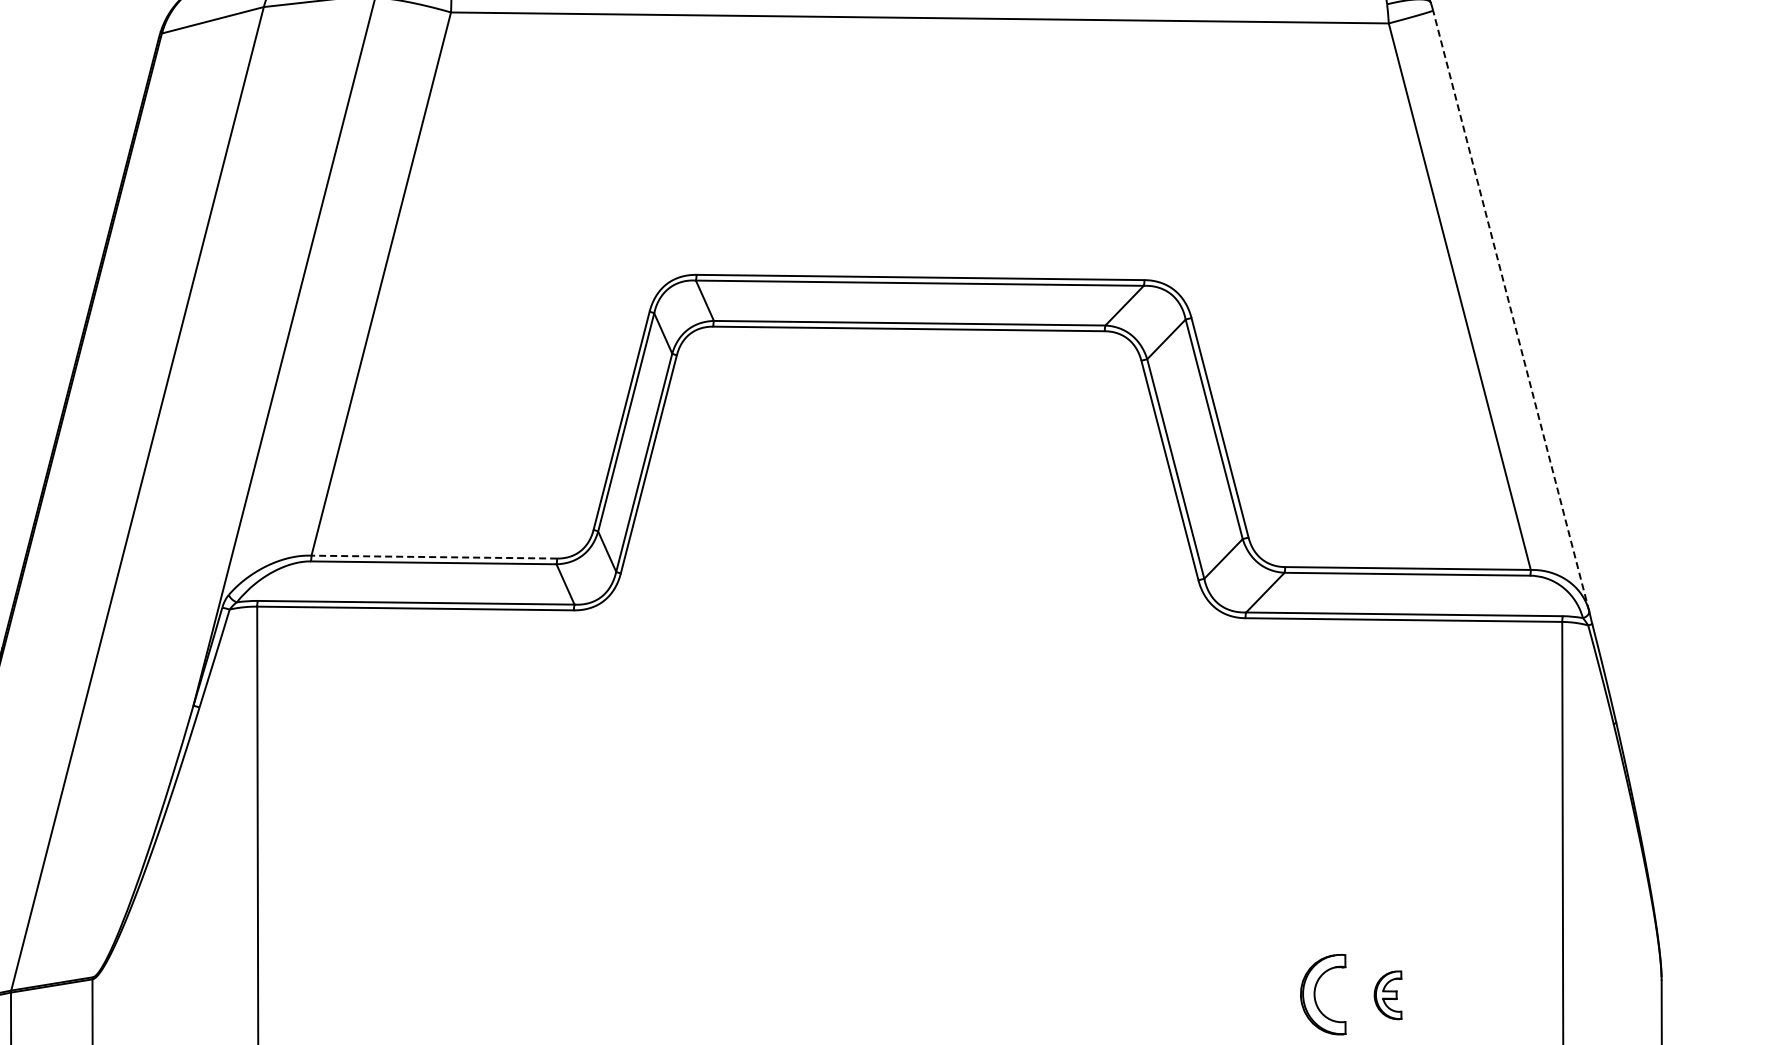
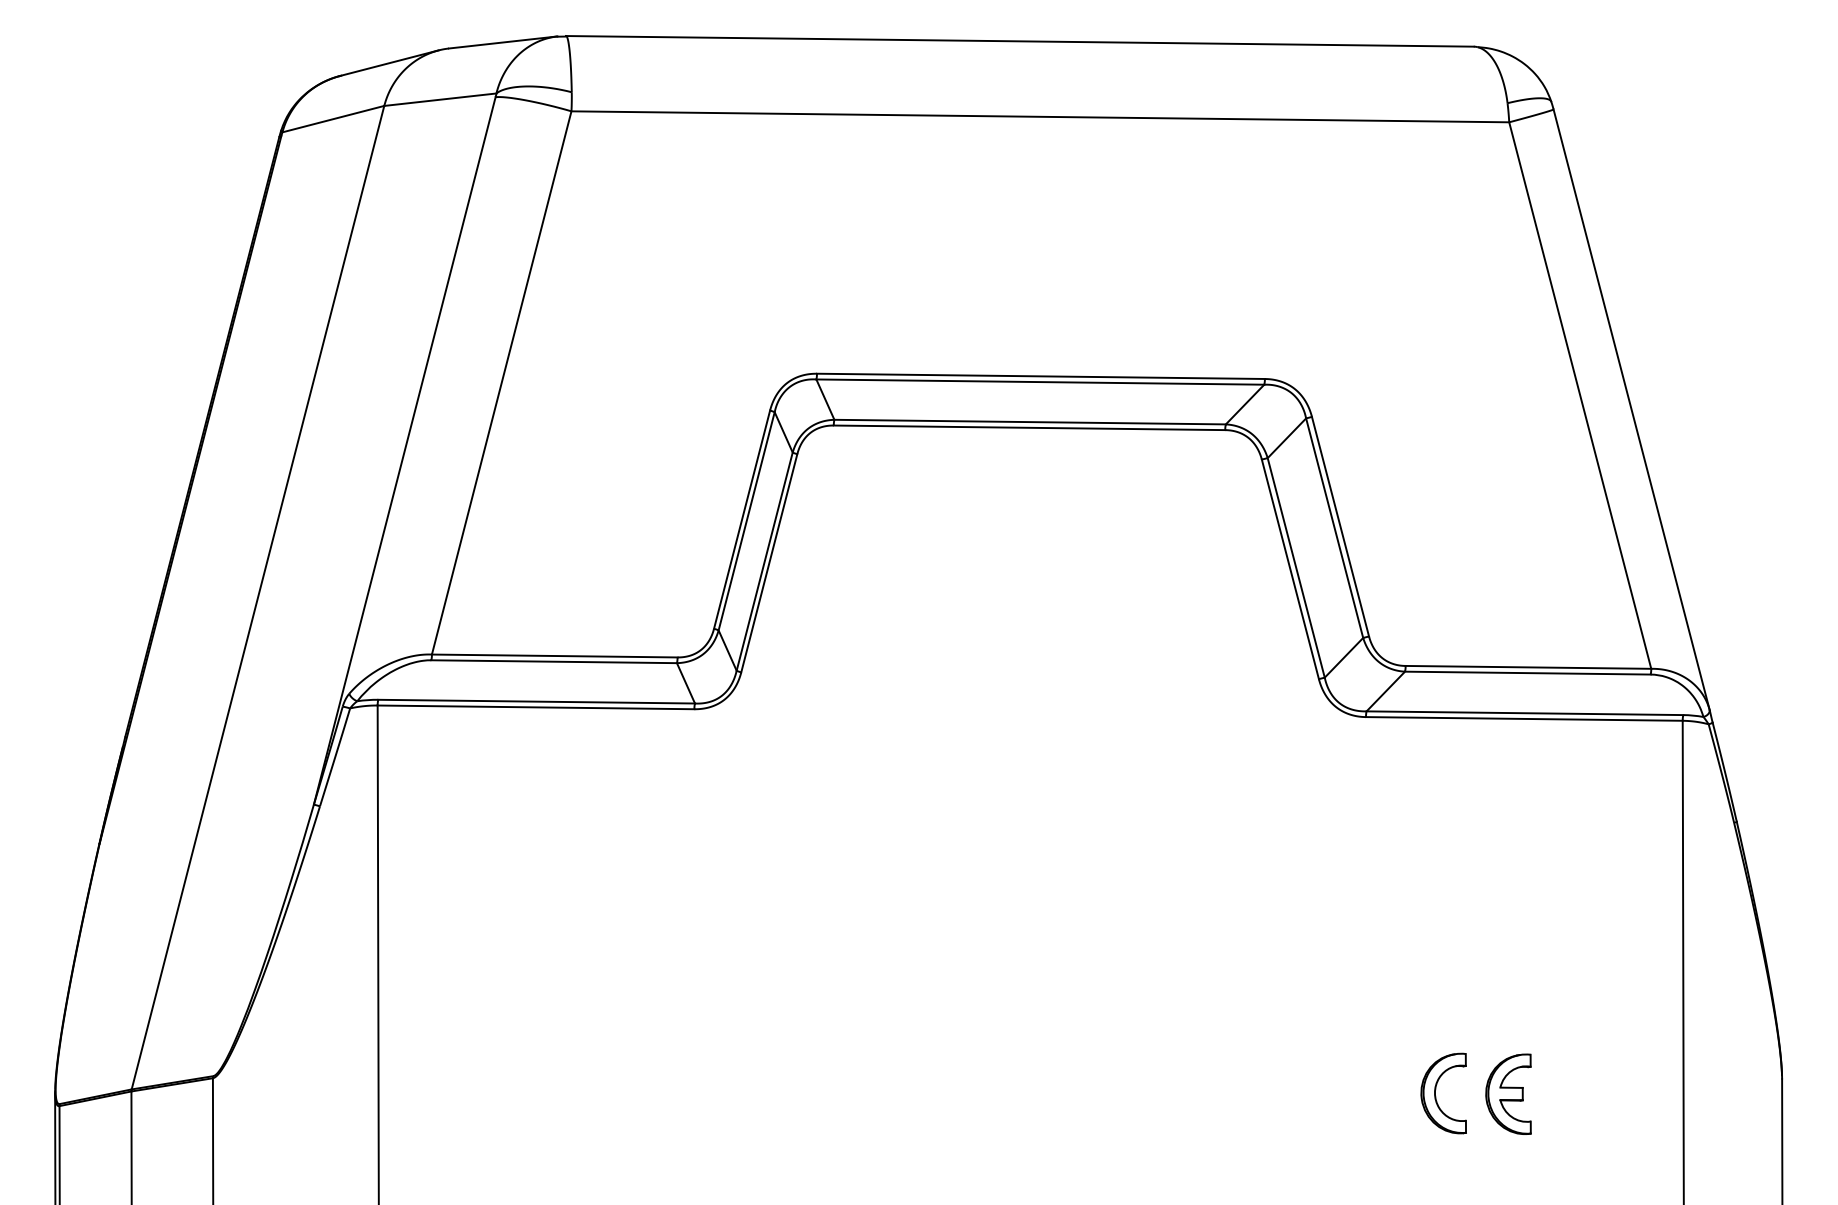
line: (1511, 310) -> (1631, 409), dashed -> solid
line: (434, 557) -> (554, 656), dashed -> solid
part: (1388, 994) -> (1508, 1093), size x1.67

